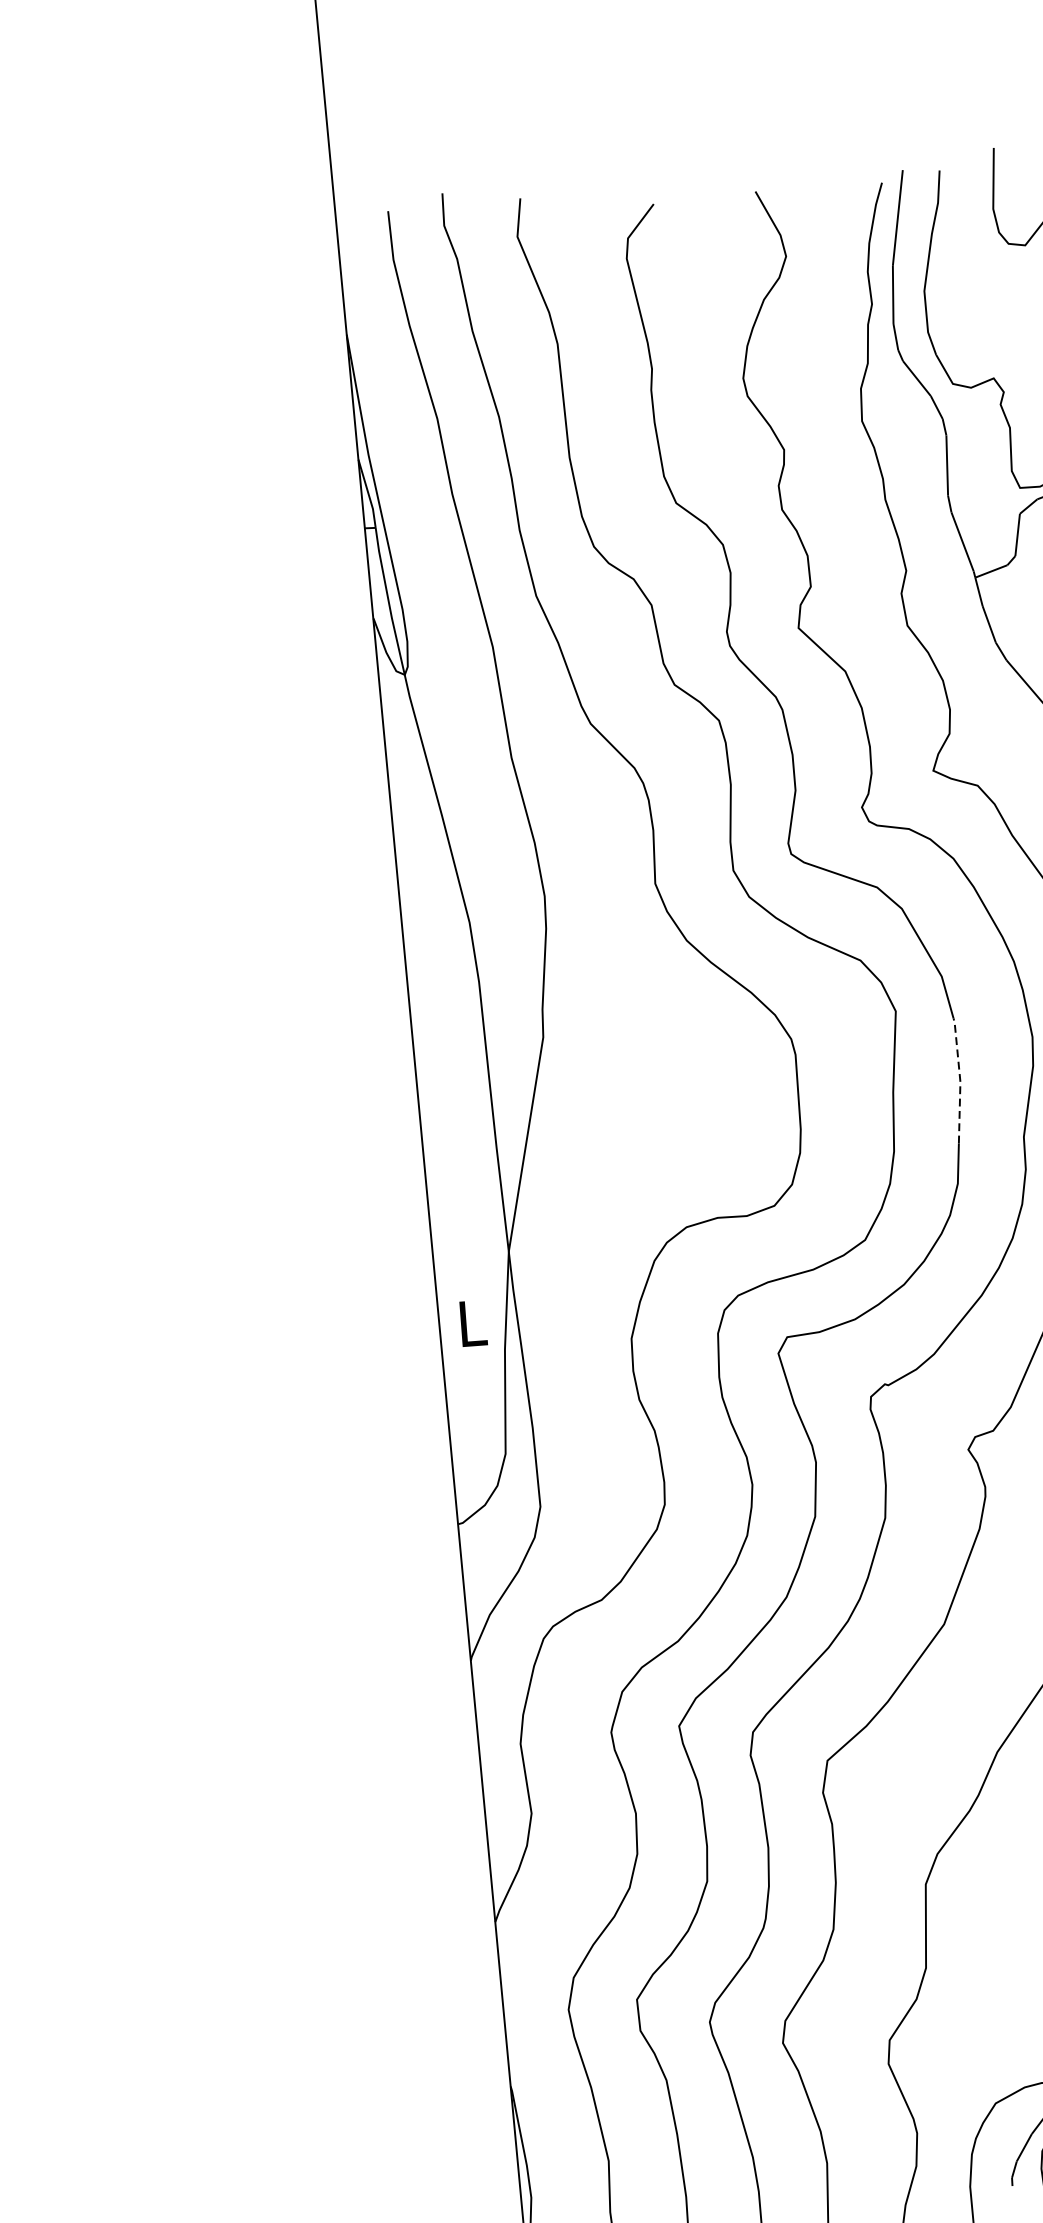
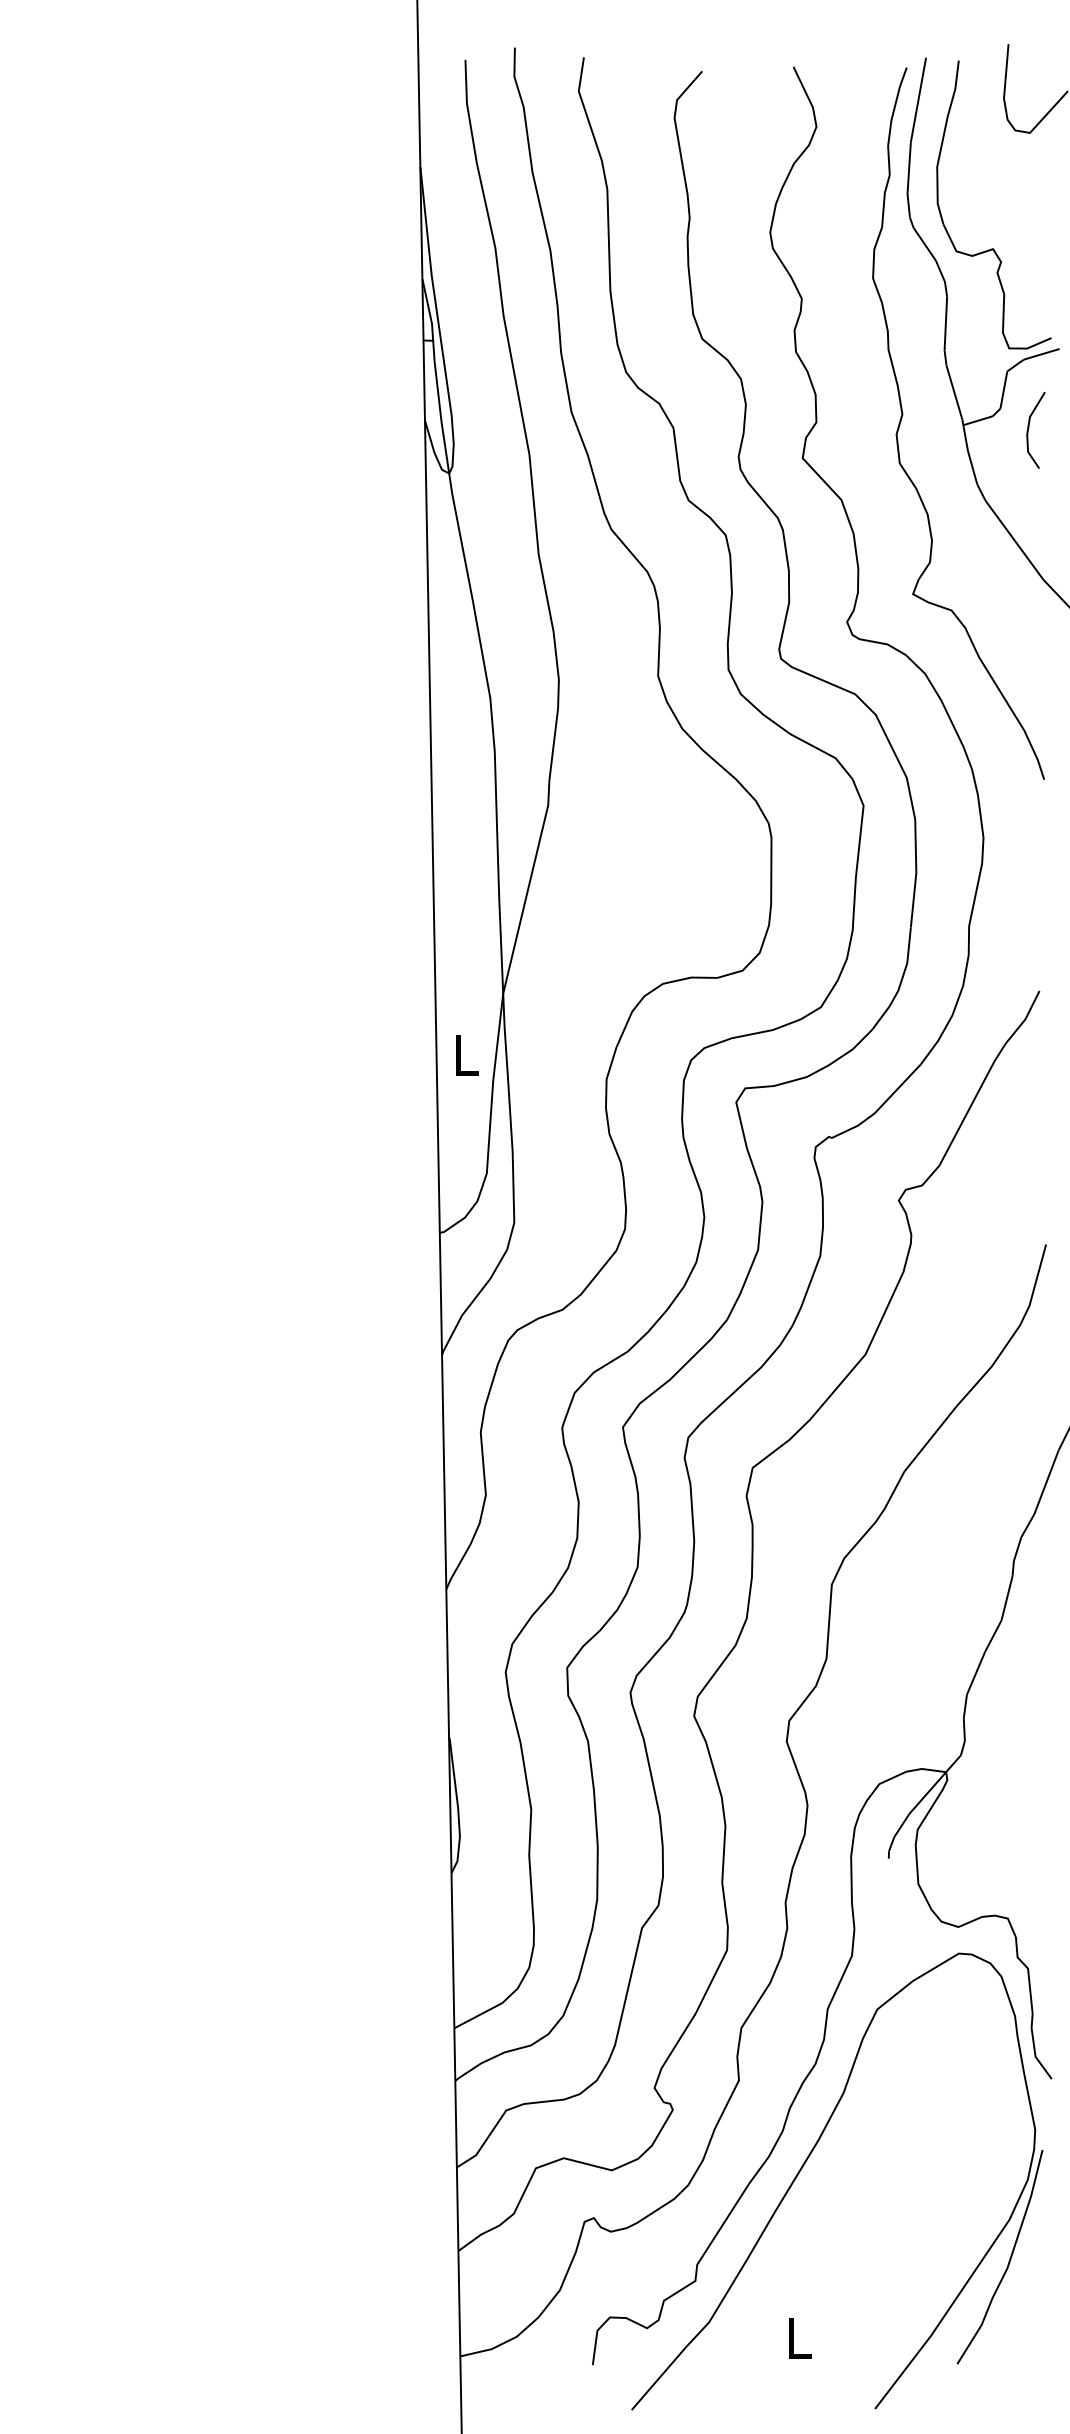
line: (960, 1079) -> (916, 870), dashed -> solid

